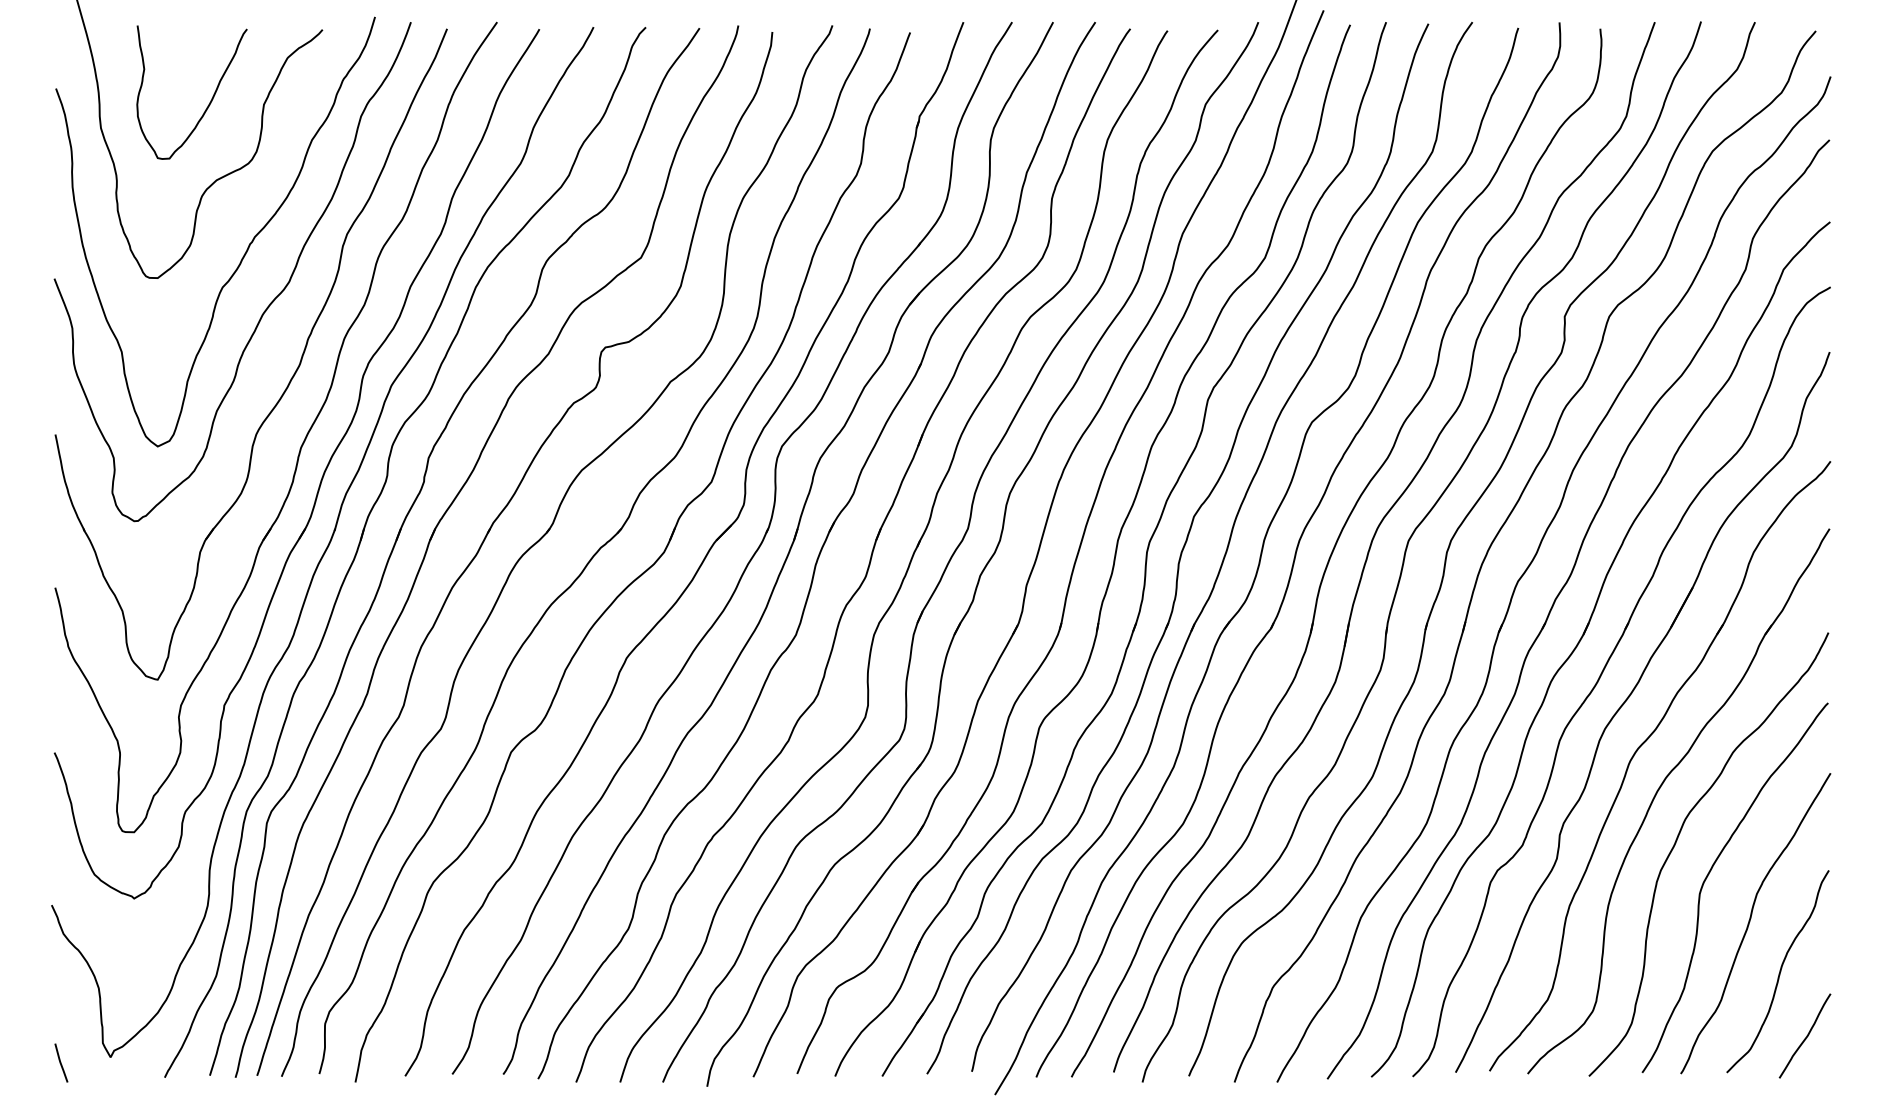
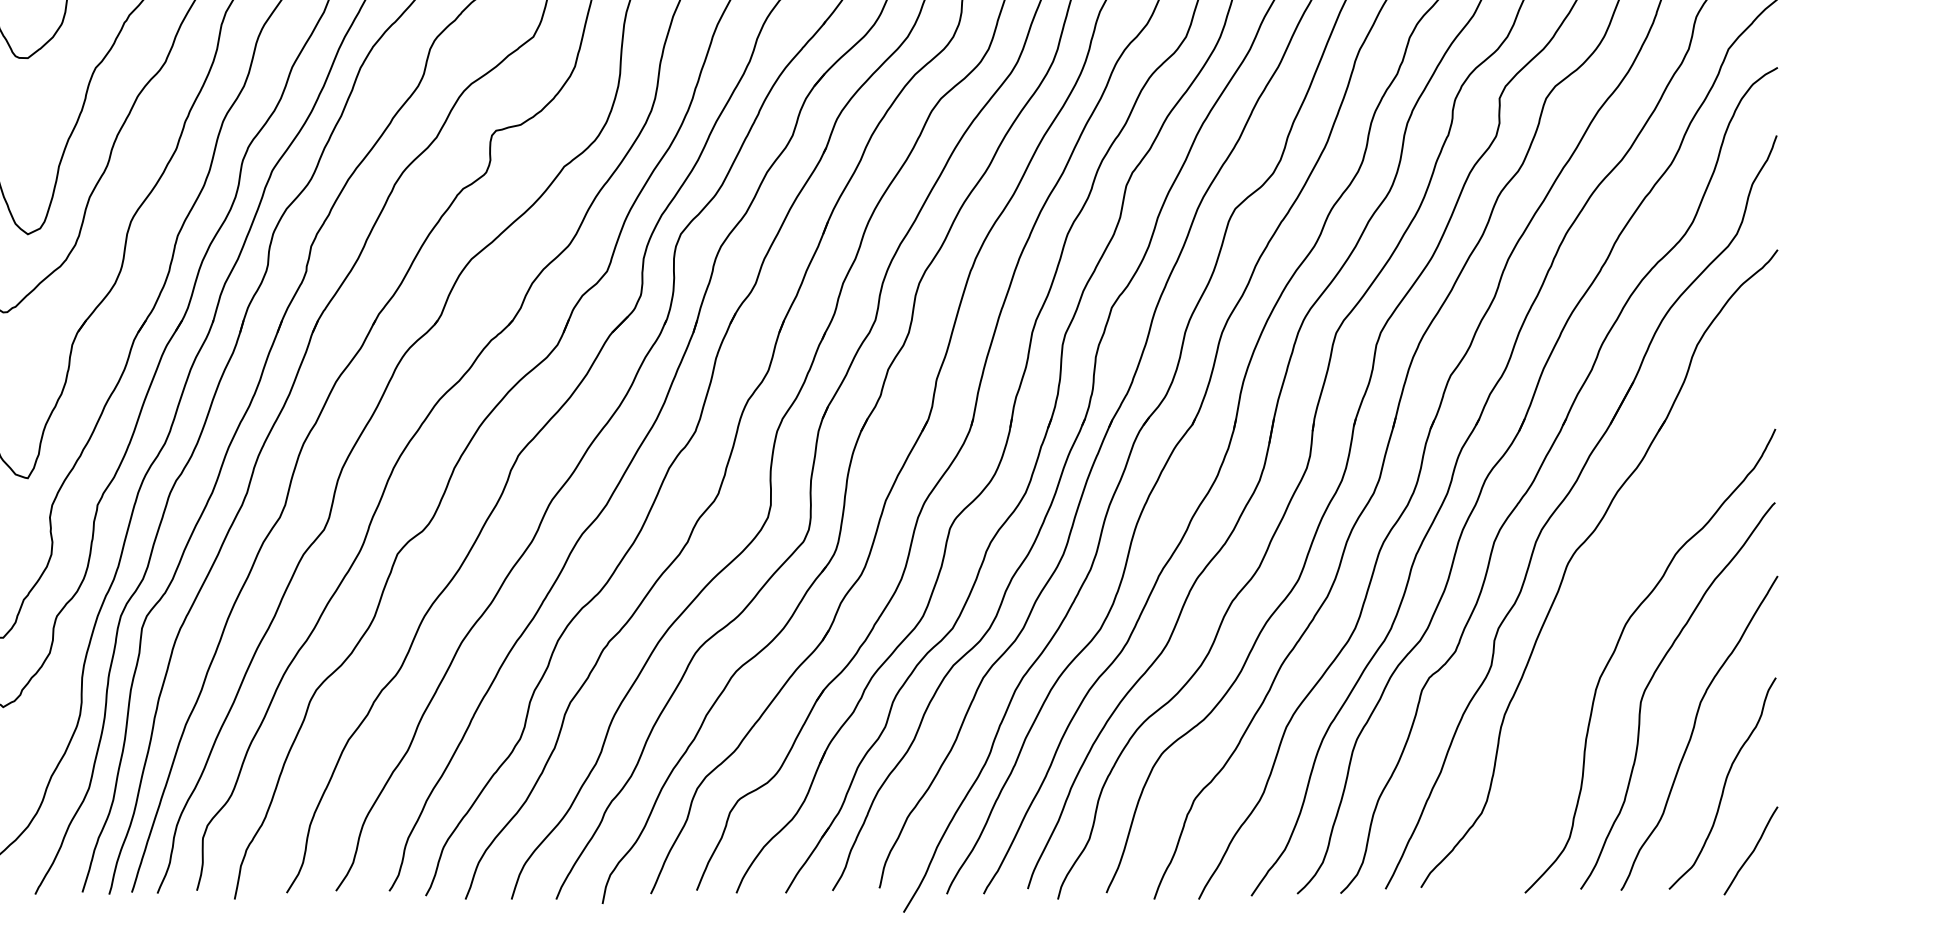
part: (1659, 790) -> (1598, 594), removed

